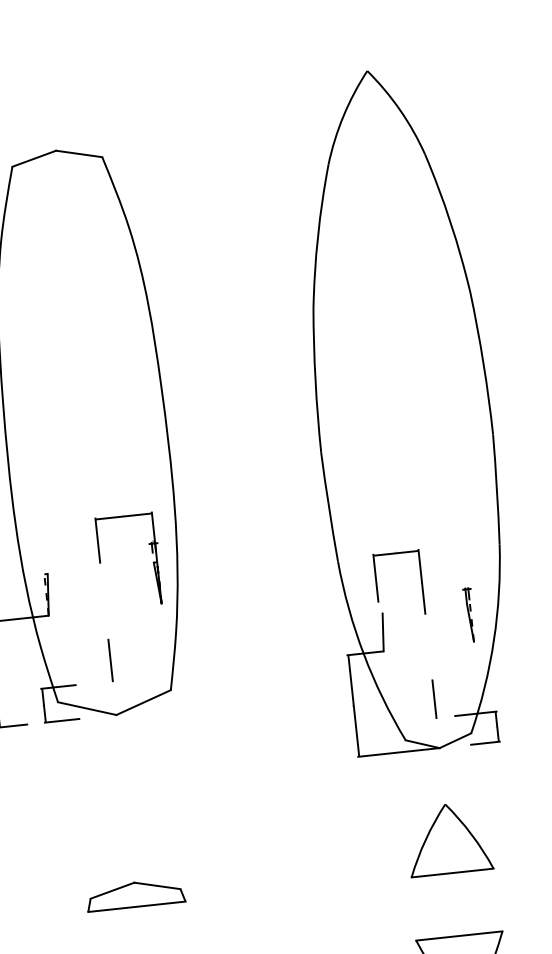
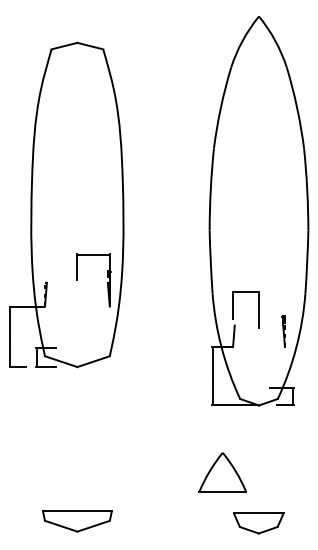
line: (108, 660) -> (76, 335), removed
line: (433, 699) -> (258, 377), removed
part: (448, 838) -> (222, 472), moved
part: (135, 893) -> (77, 469), removed

